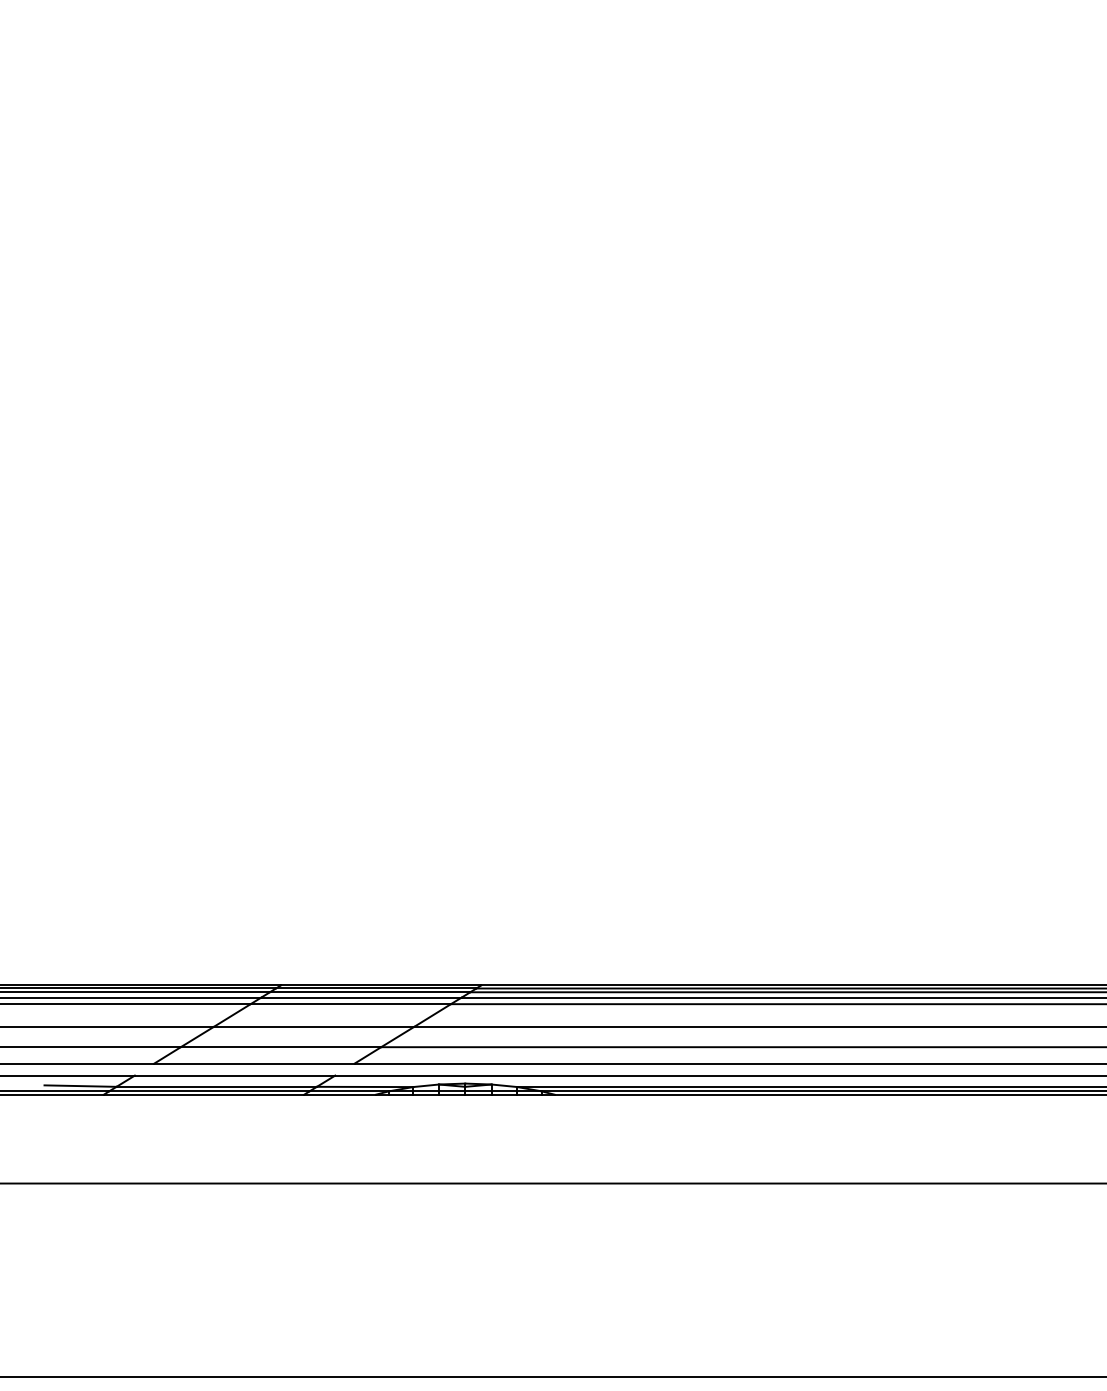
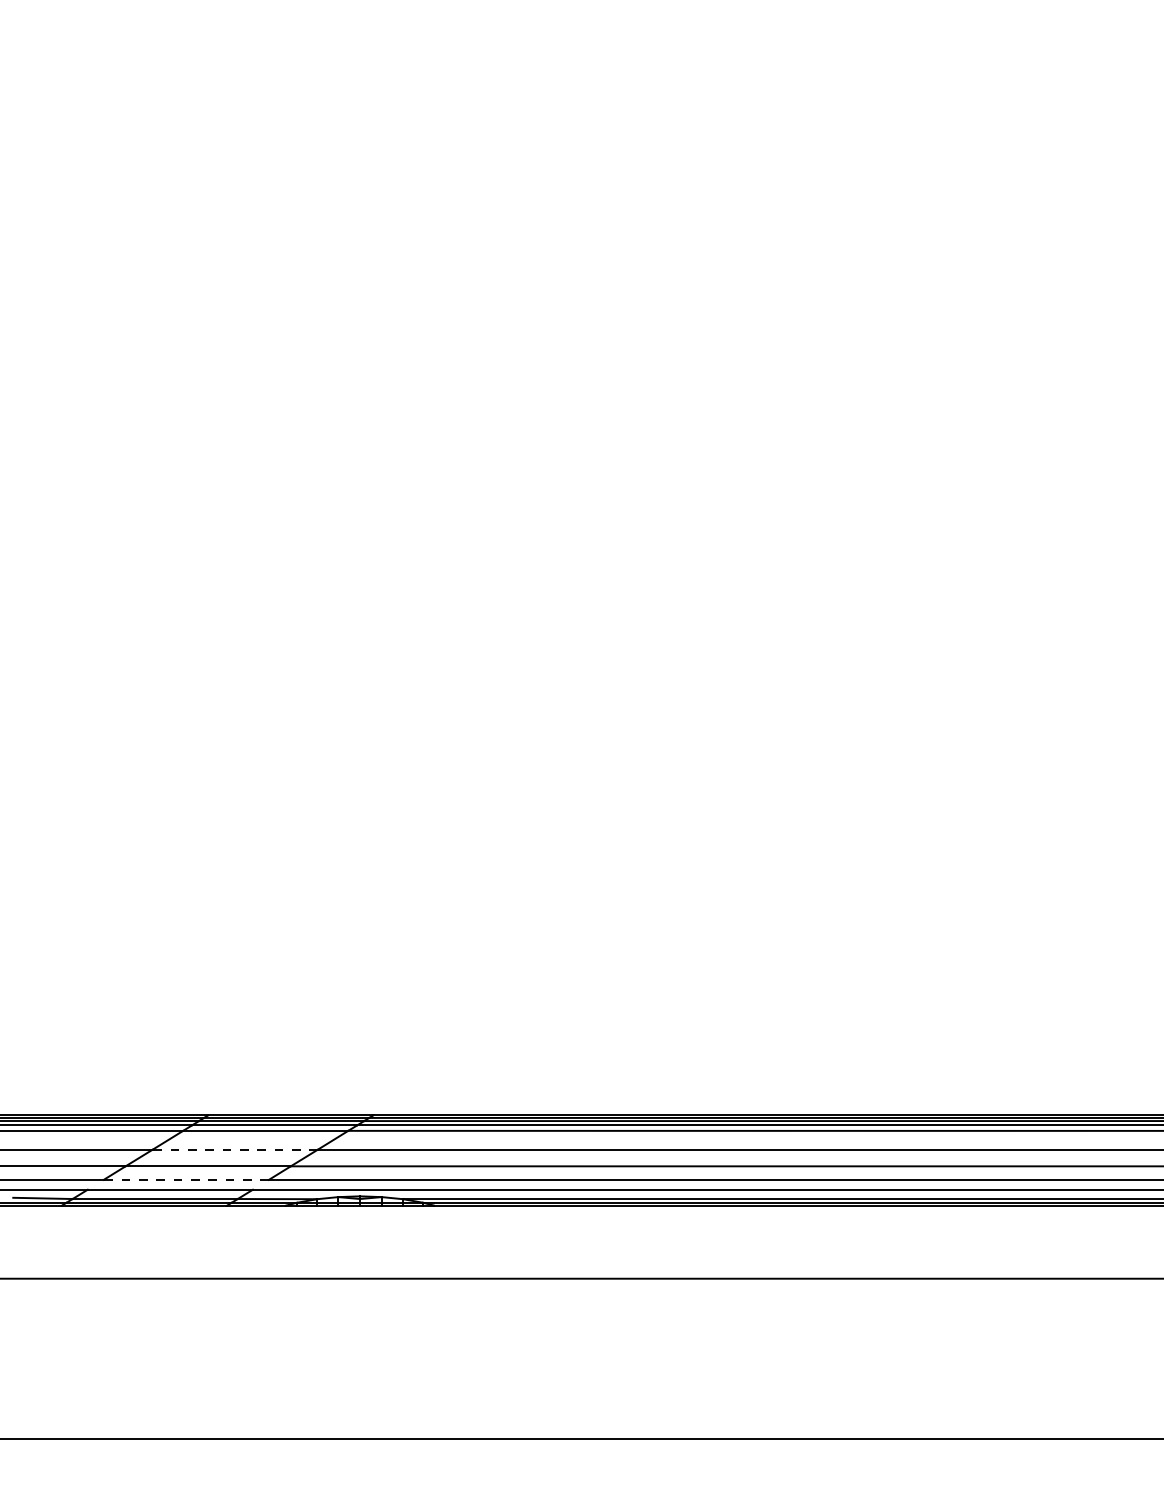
line: (314, 1026) -> (235, 1149), solid -> dashed
line: (254, 1063) -> (186, 1179), solid -> dashed

